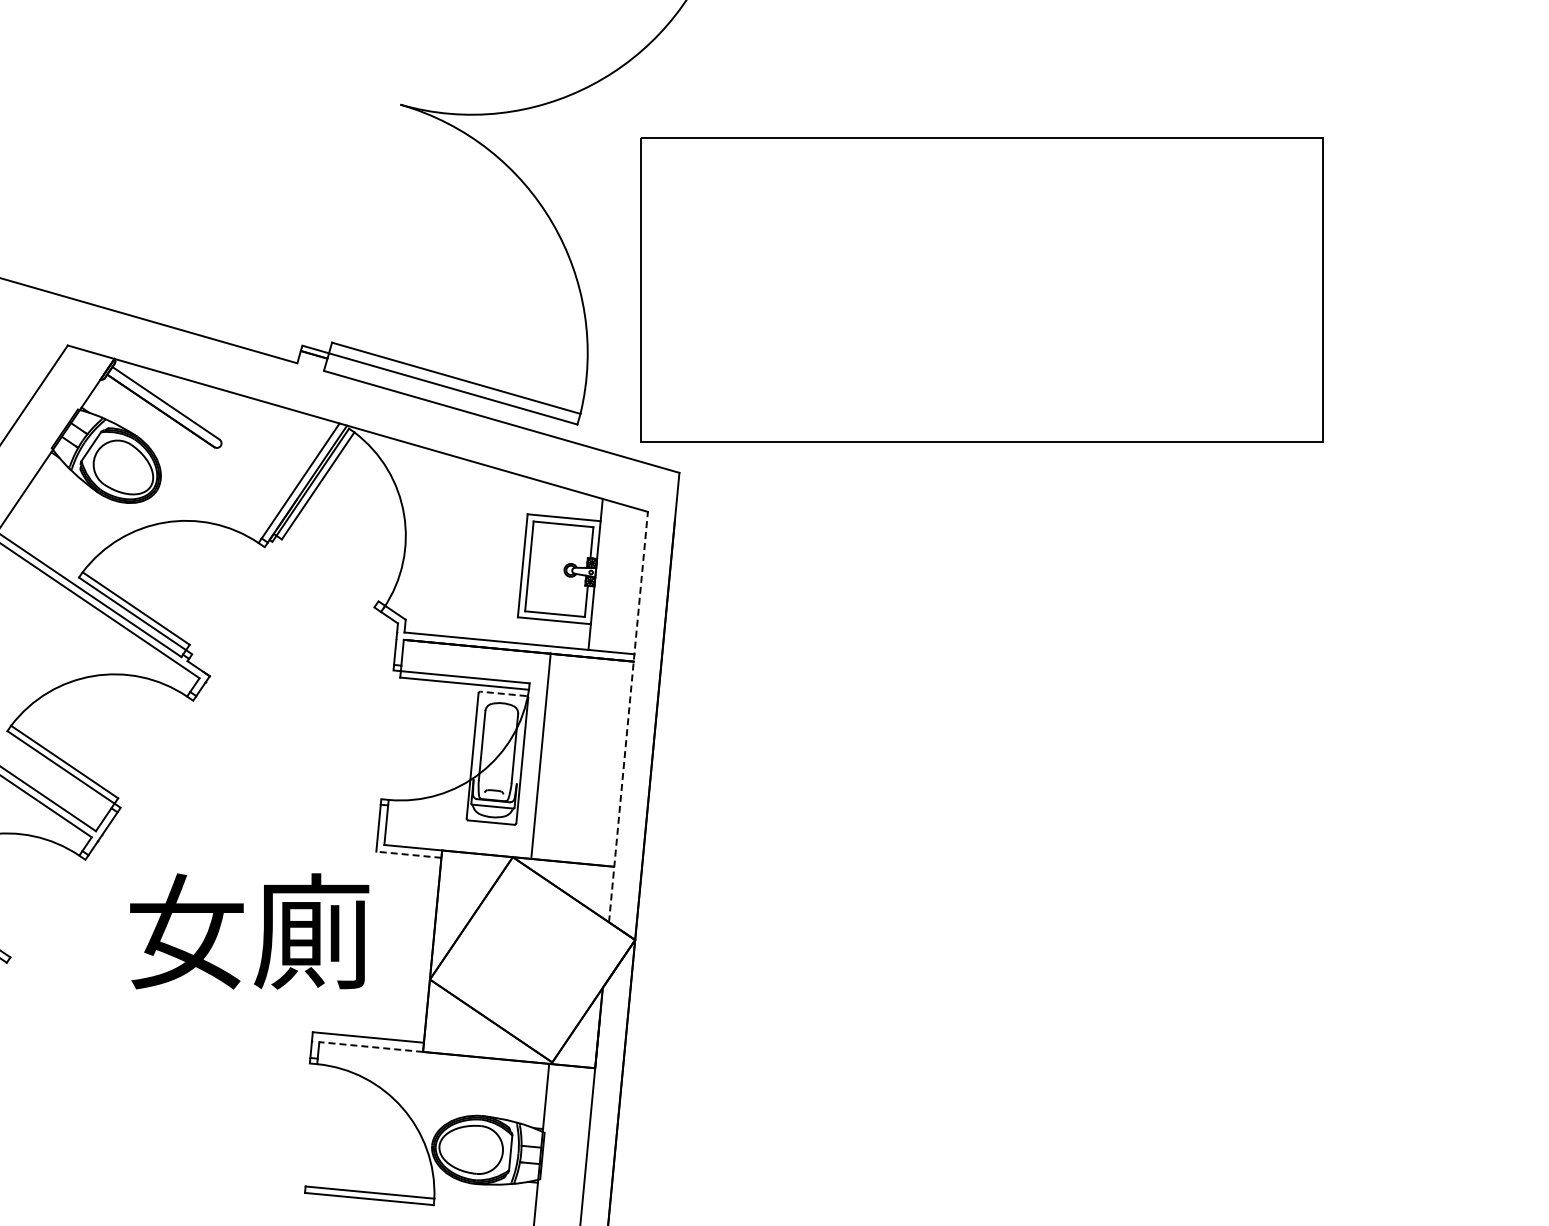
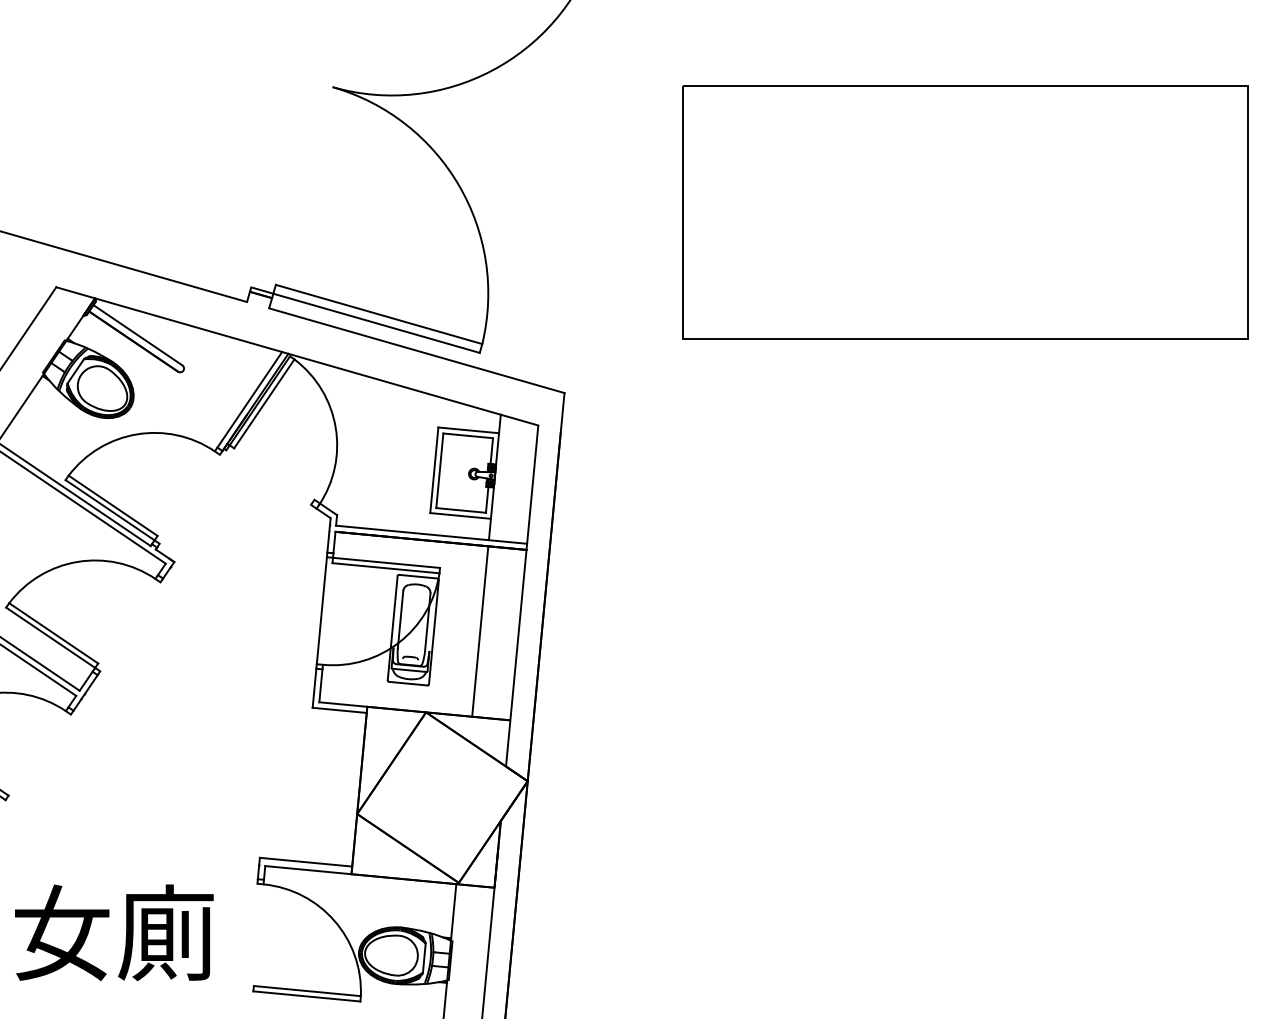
part: (981, 289) -> (965, 212), moved
line: (503, 693) -> (418, 576), dashed -> solid
line: (628, 716) -> (522, 595), dashed -> solid
line: (387, 734) -> (321, 610), added
line: (540, 755) -> (479, 631), moved
line: (408, 854) -> (339, 710), dashed -> solid
text: (249, 931) -> (114, 932), moved
line: (370, 1046) -> (307, 869), dashed -> solid

